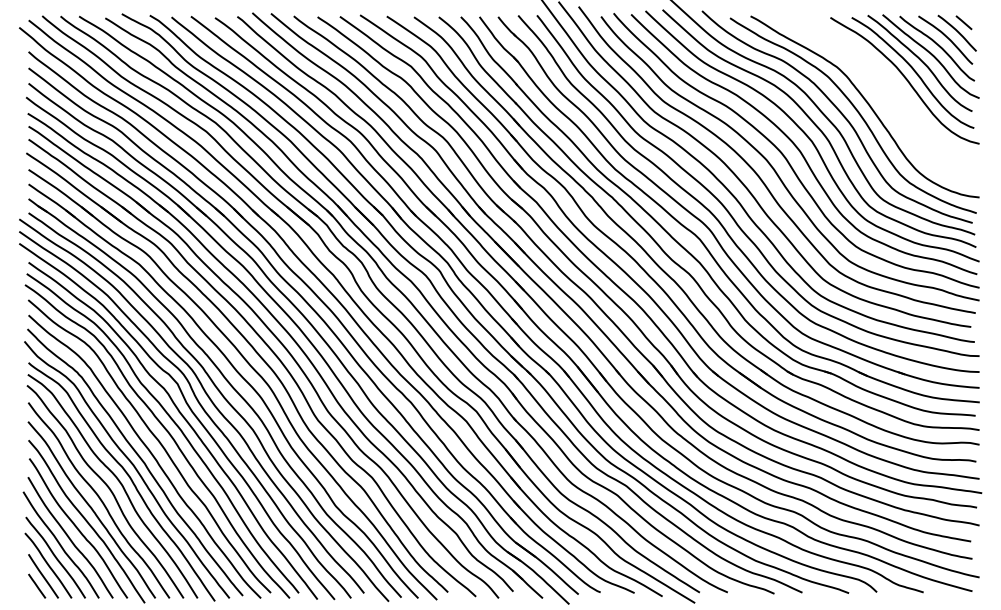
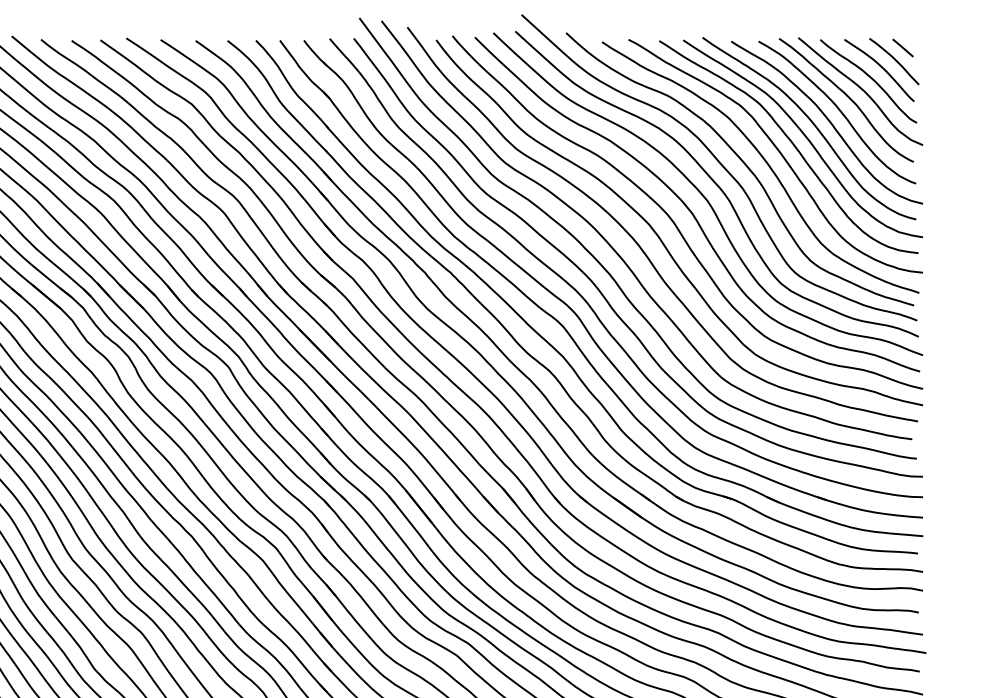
part: (876, 98) -> (790, 145), added

